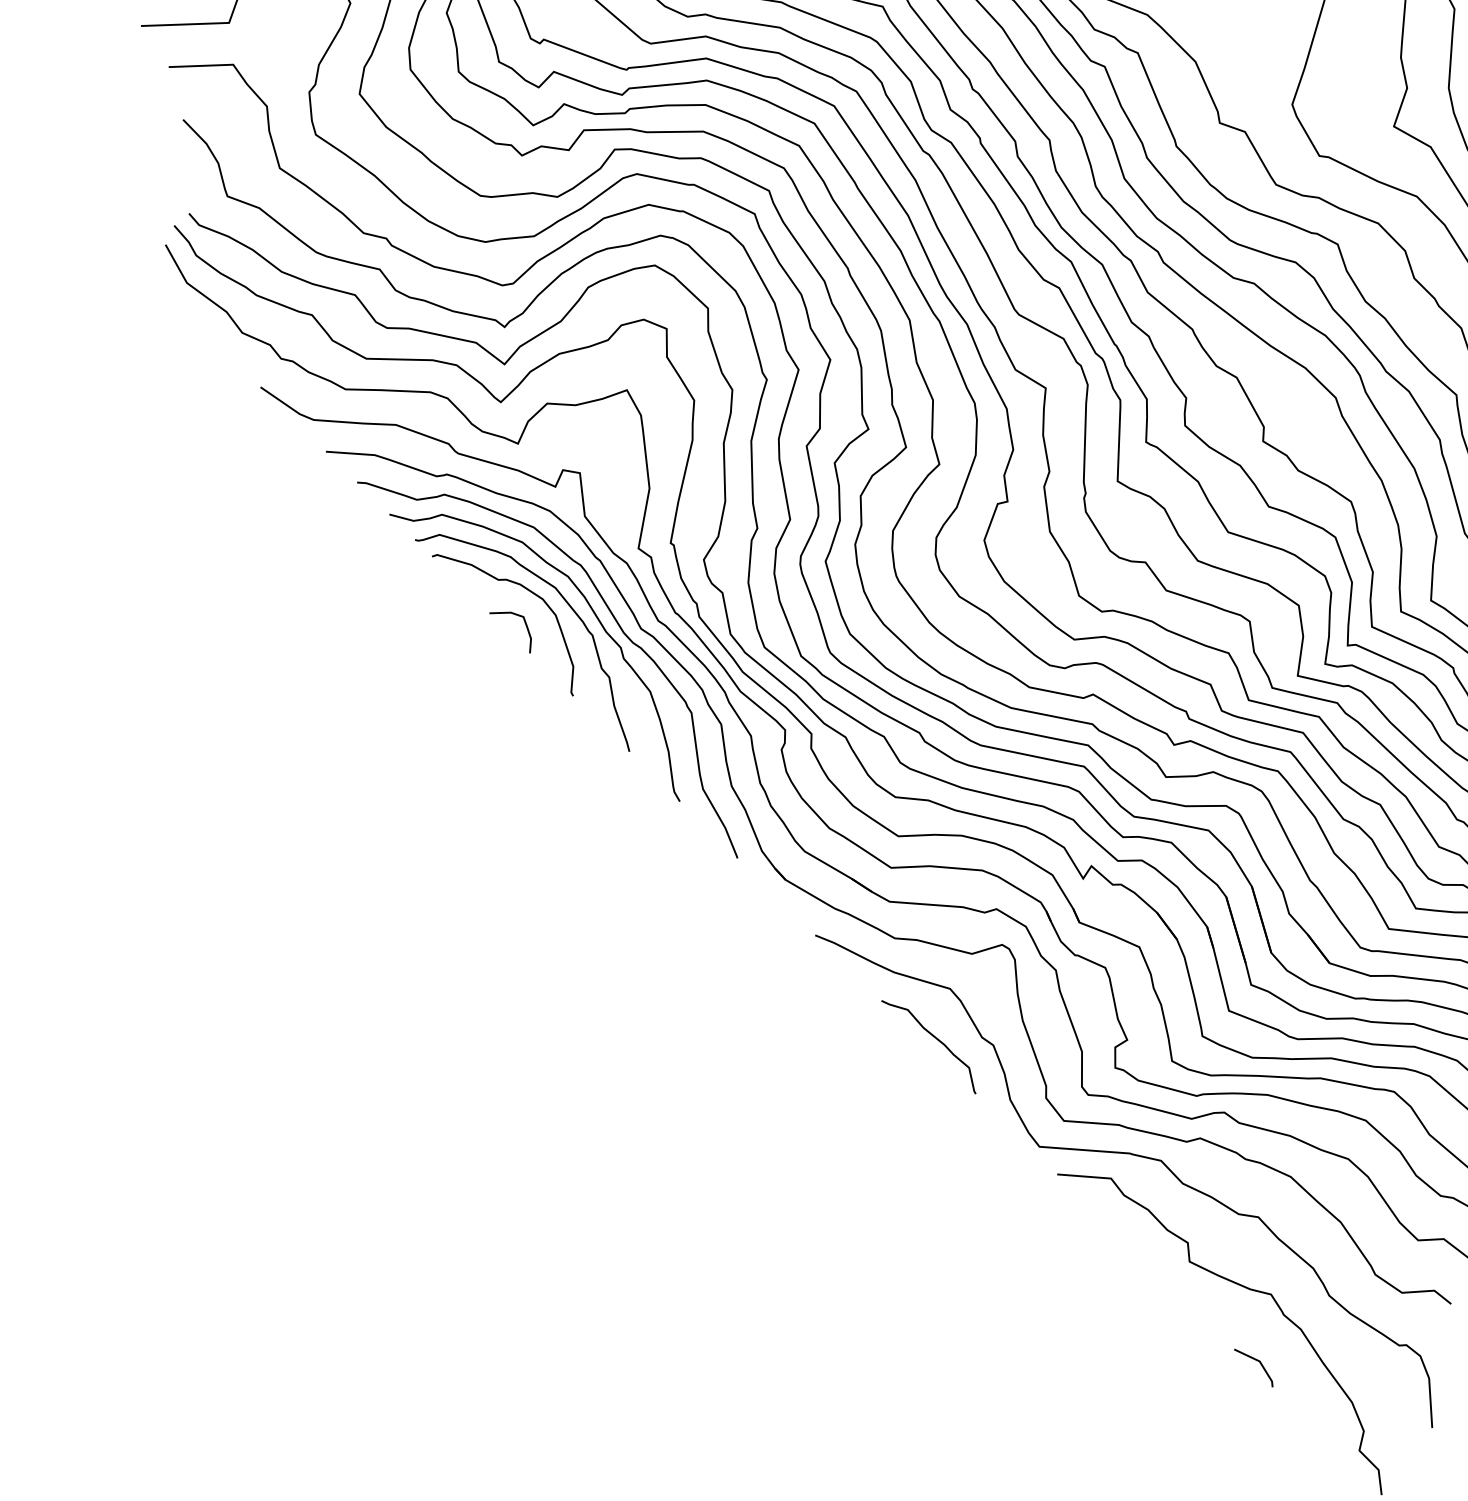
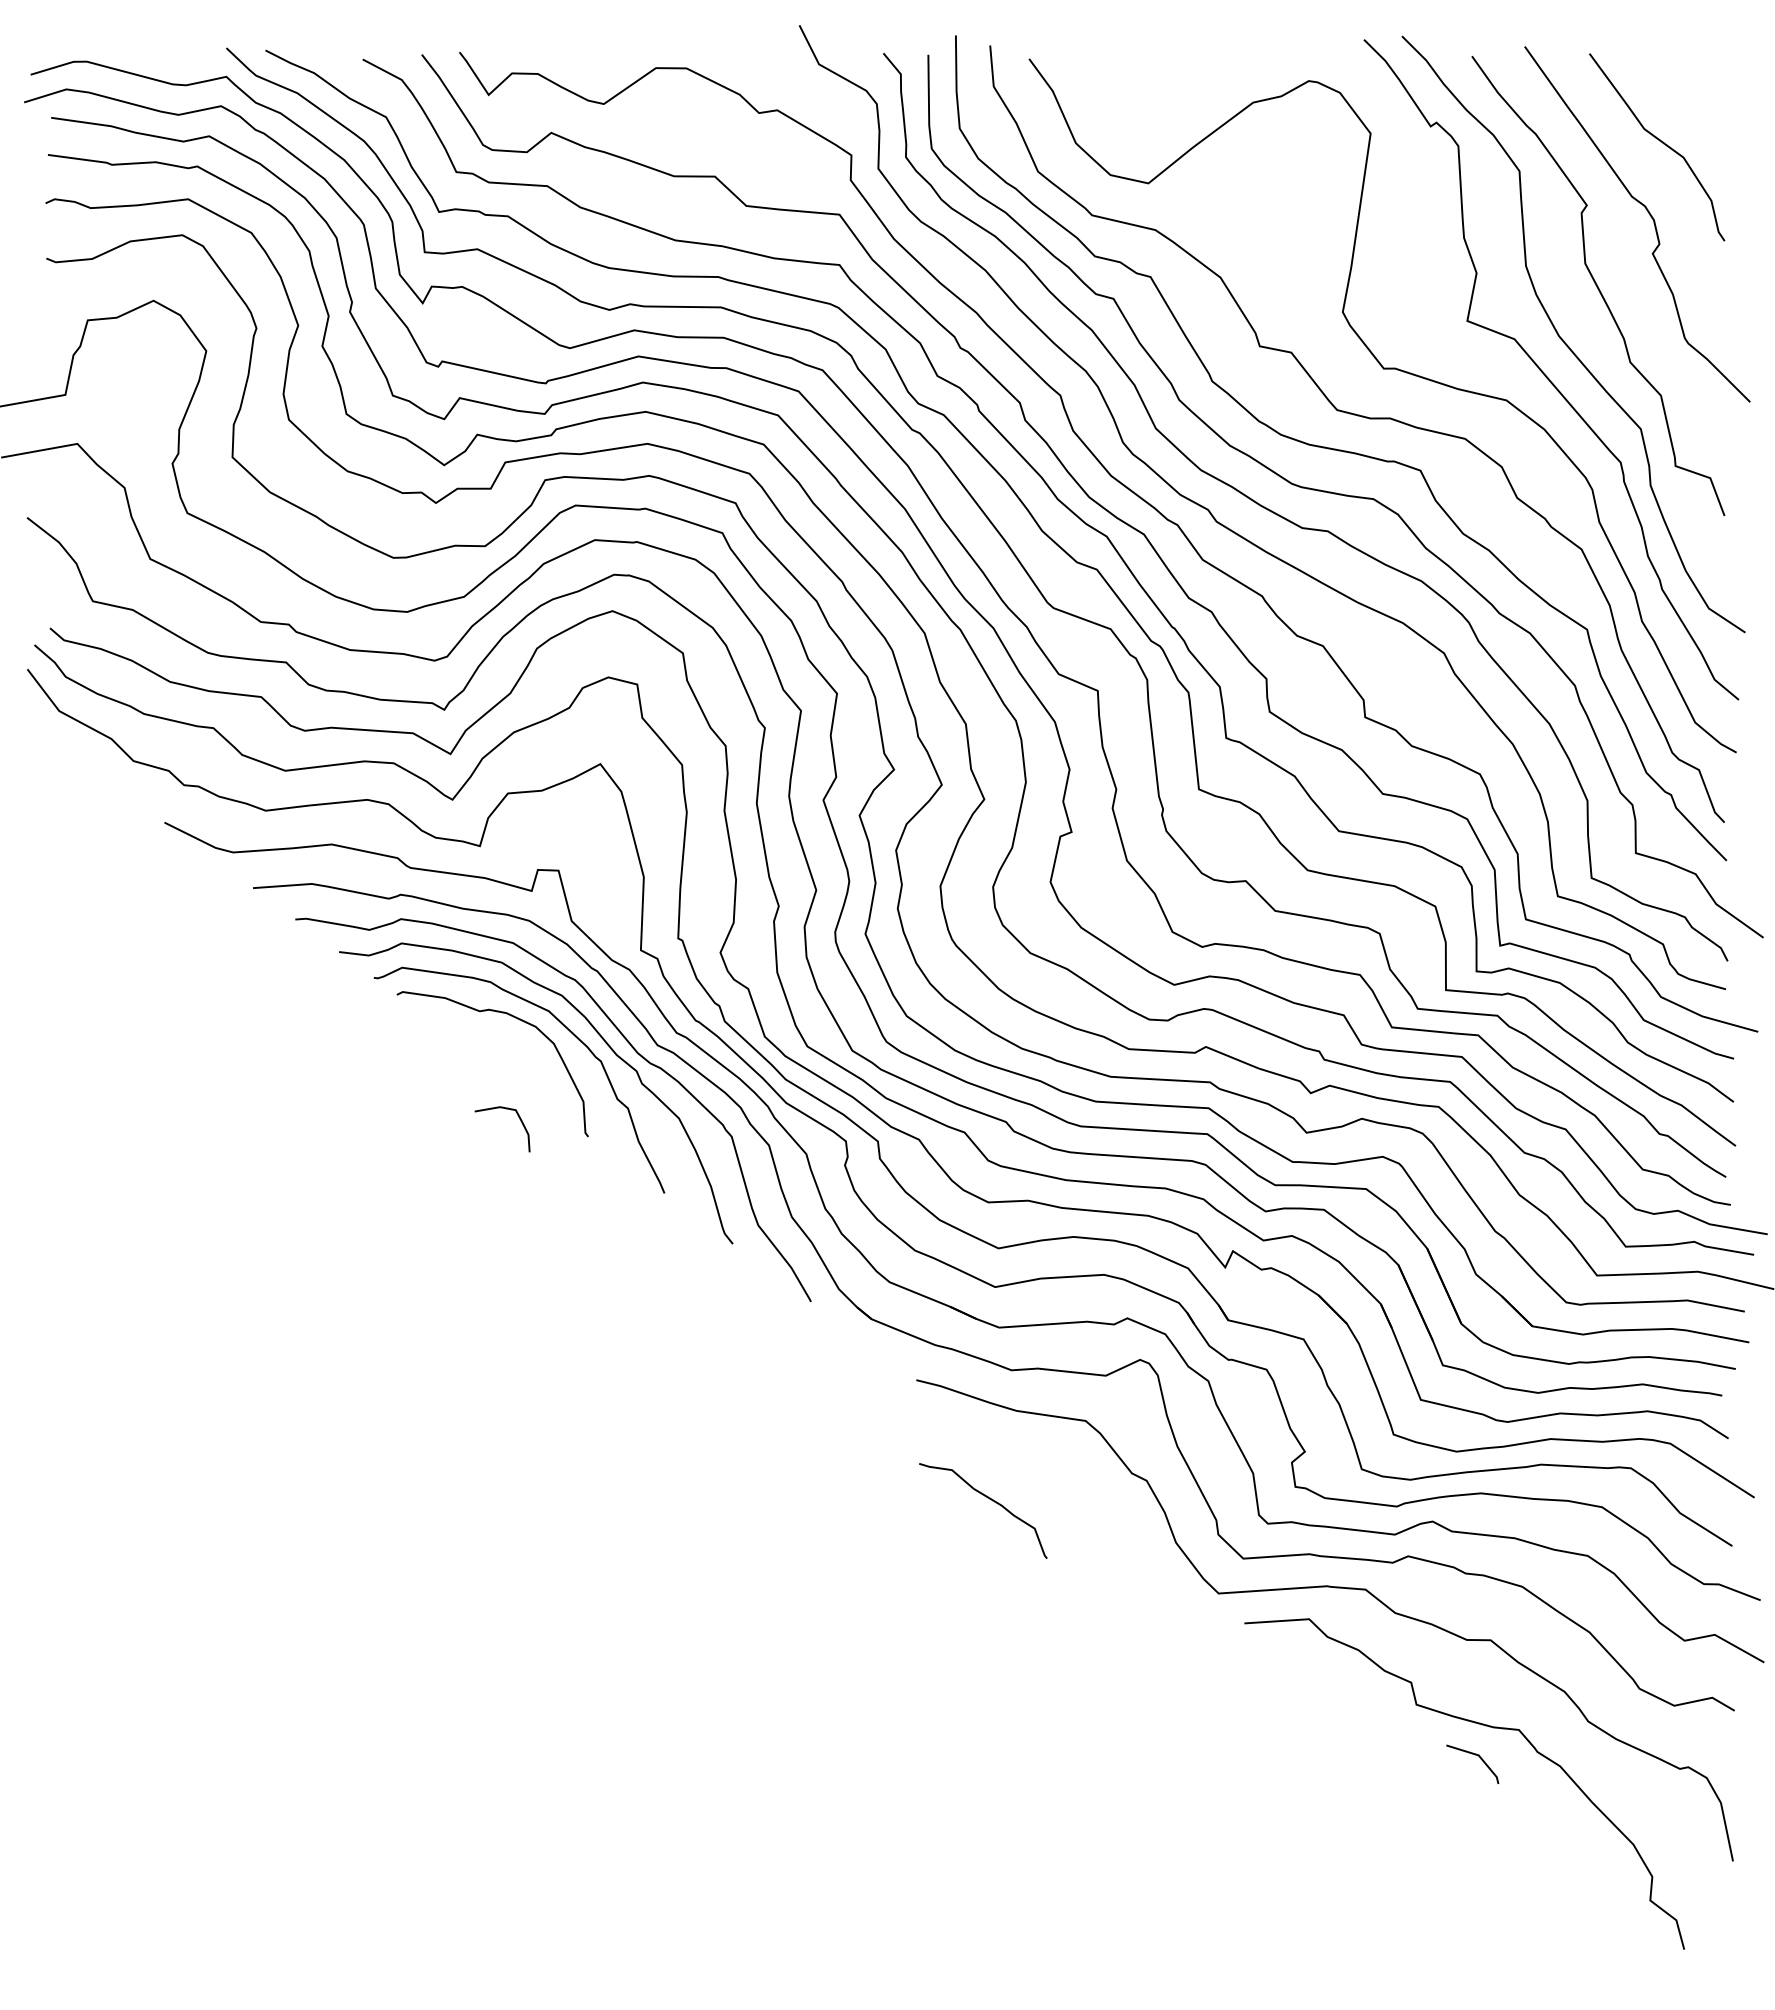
curve: (526, 626) -> (520, 1121), moved
curve: (935, 1038) -> (989, 1499), moved
line: (1257, 1361) -> (1475, 1755), moved

